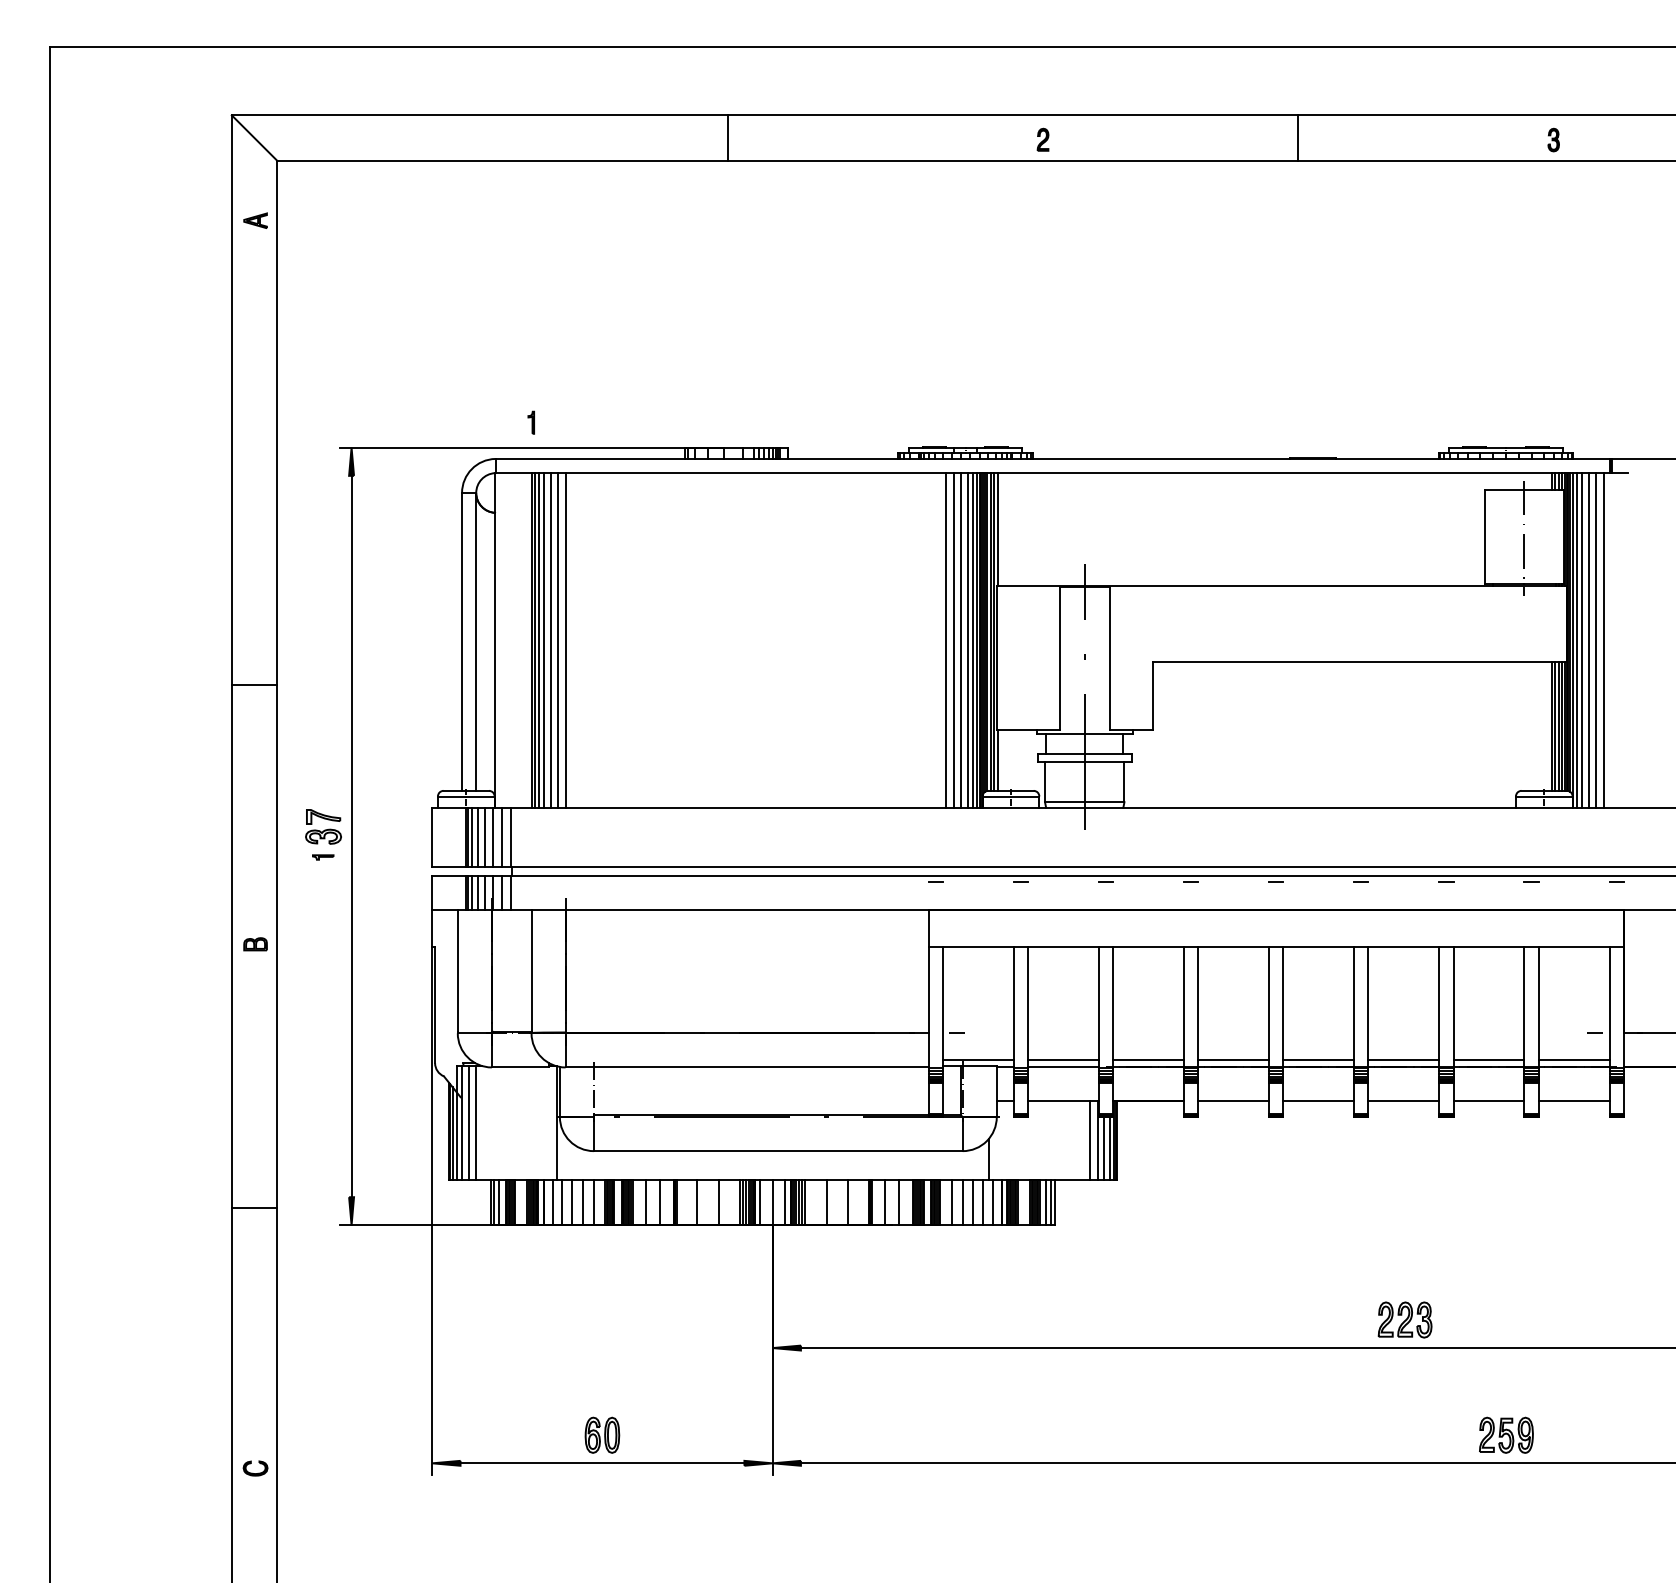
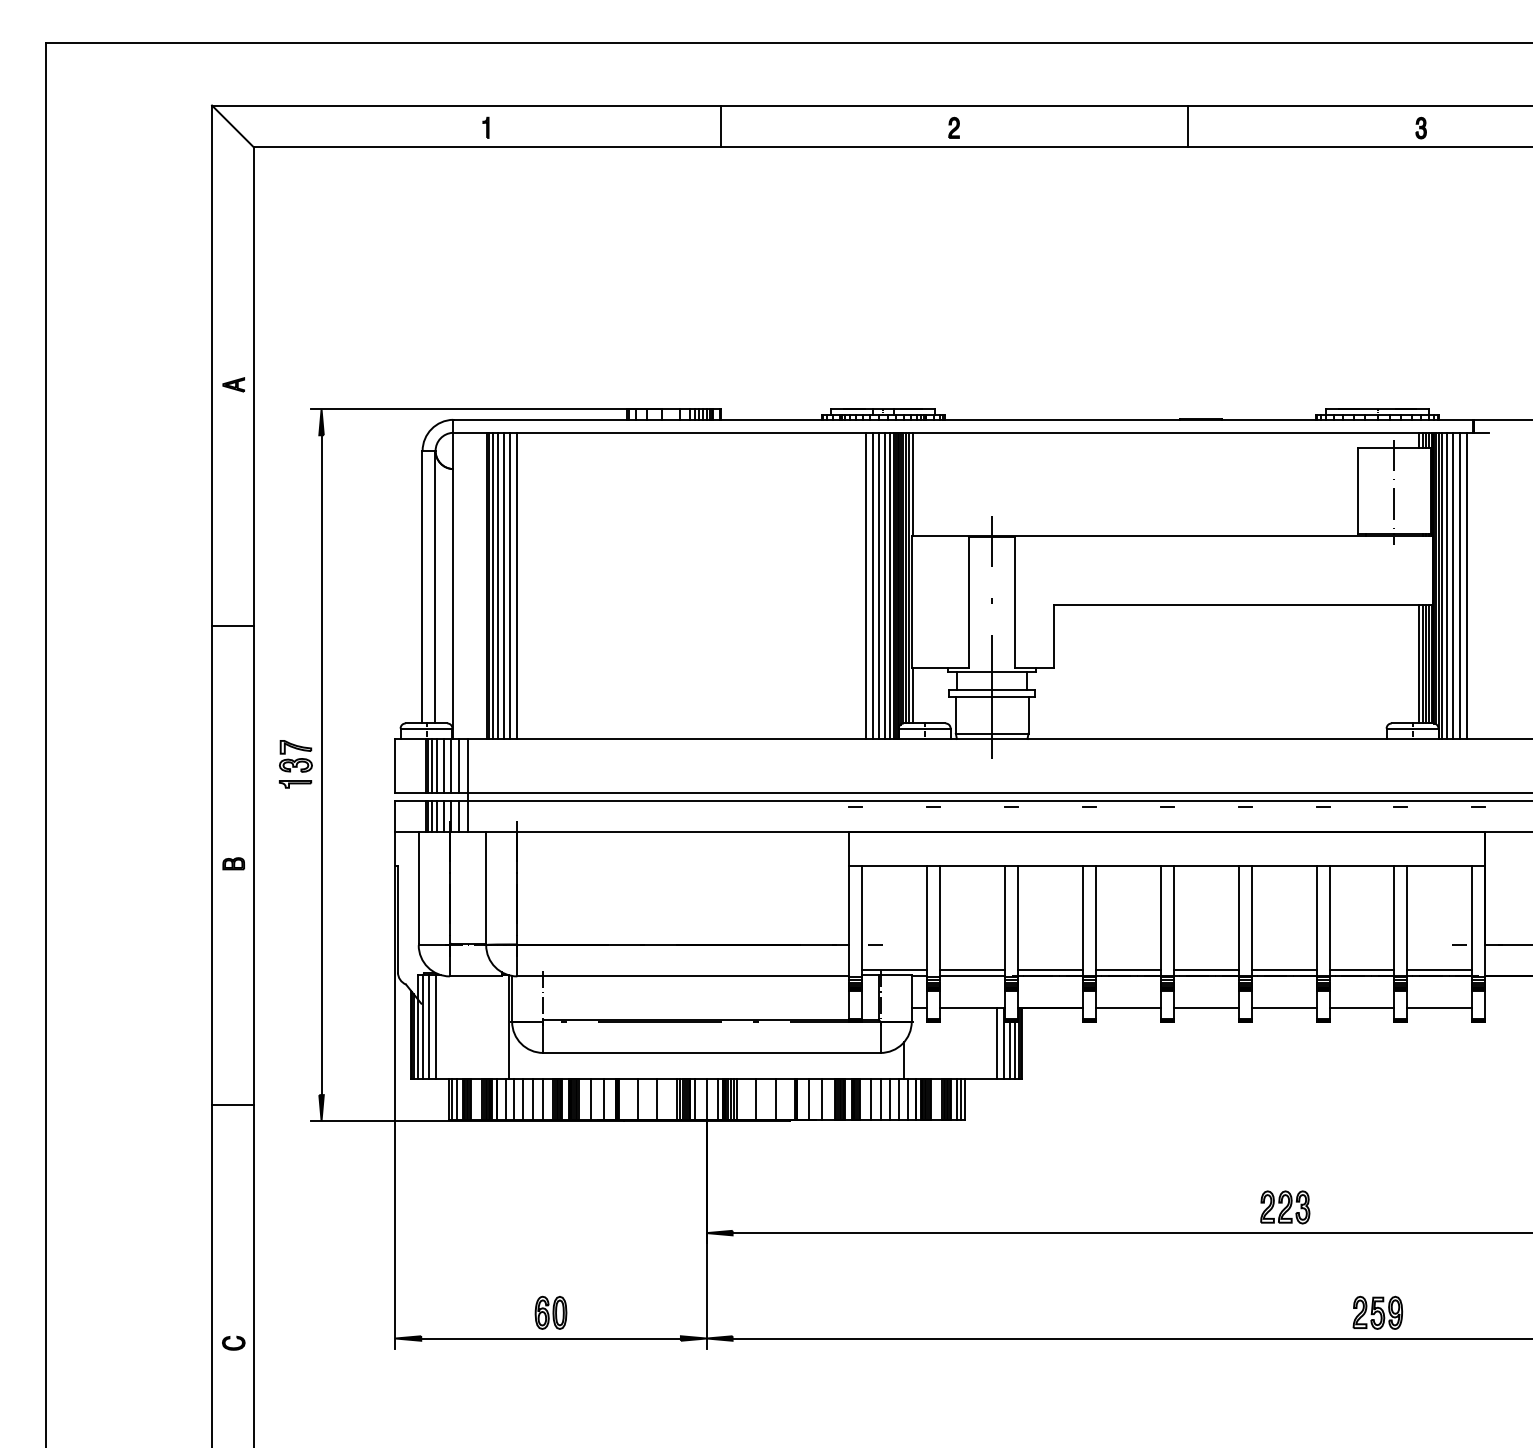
line: (727, 137) -> (720, 125), moved
part: (255, 220) -> (233, 384), moved
part: (530, 422) -> (485, 127), moved
part: (323, 857) -> (295, 784), size x1.67

